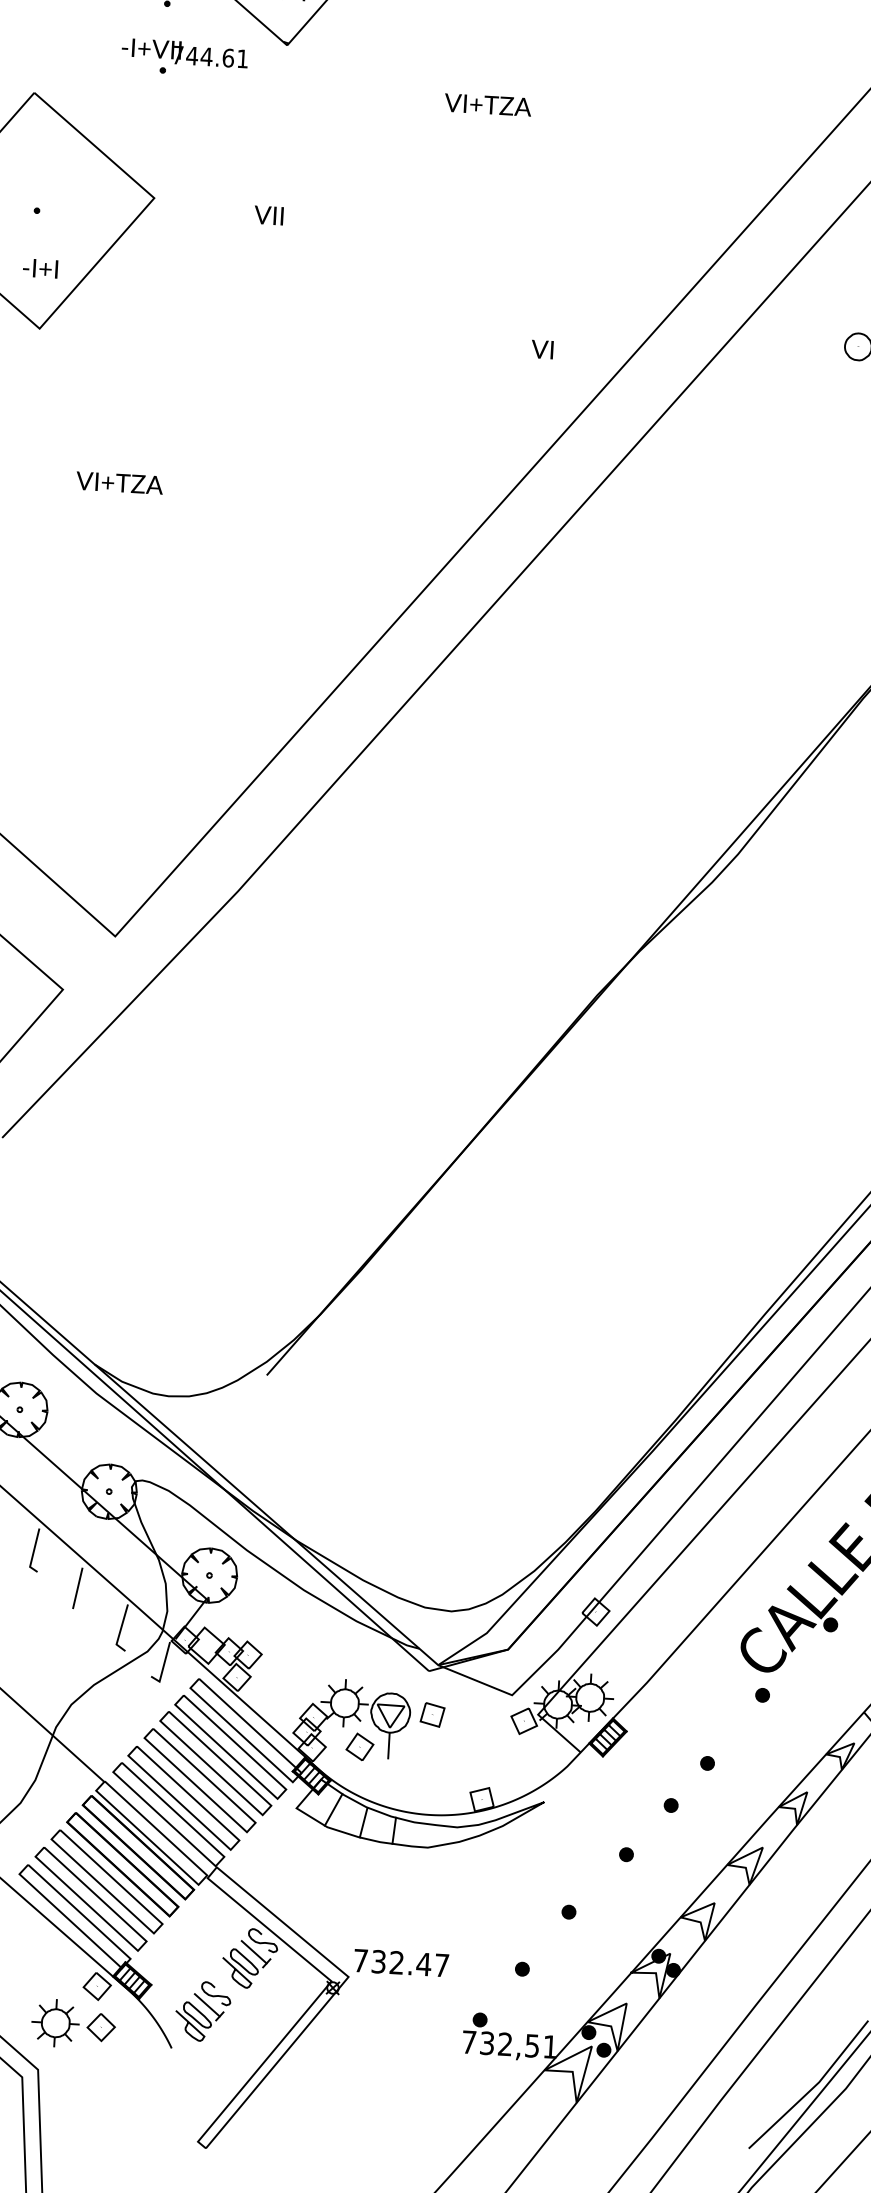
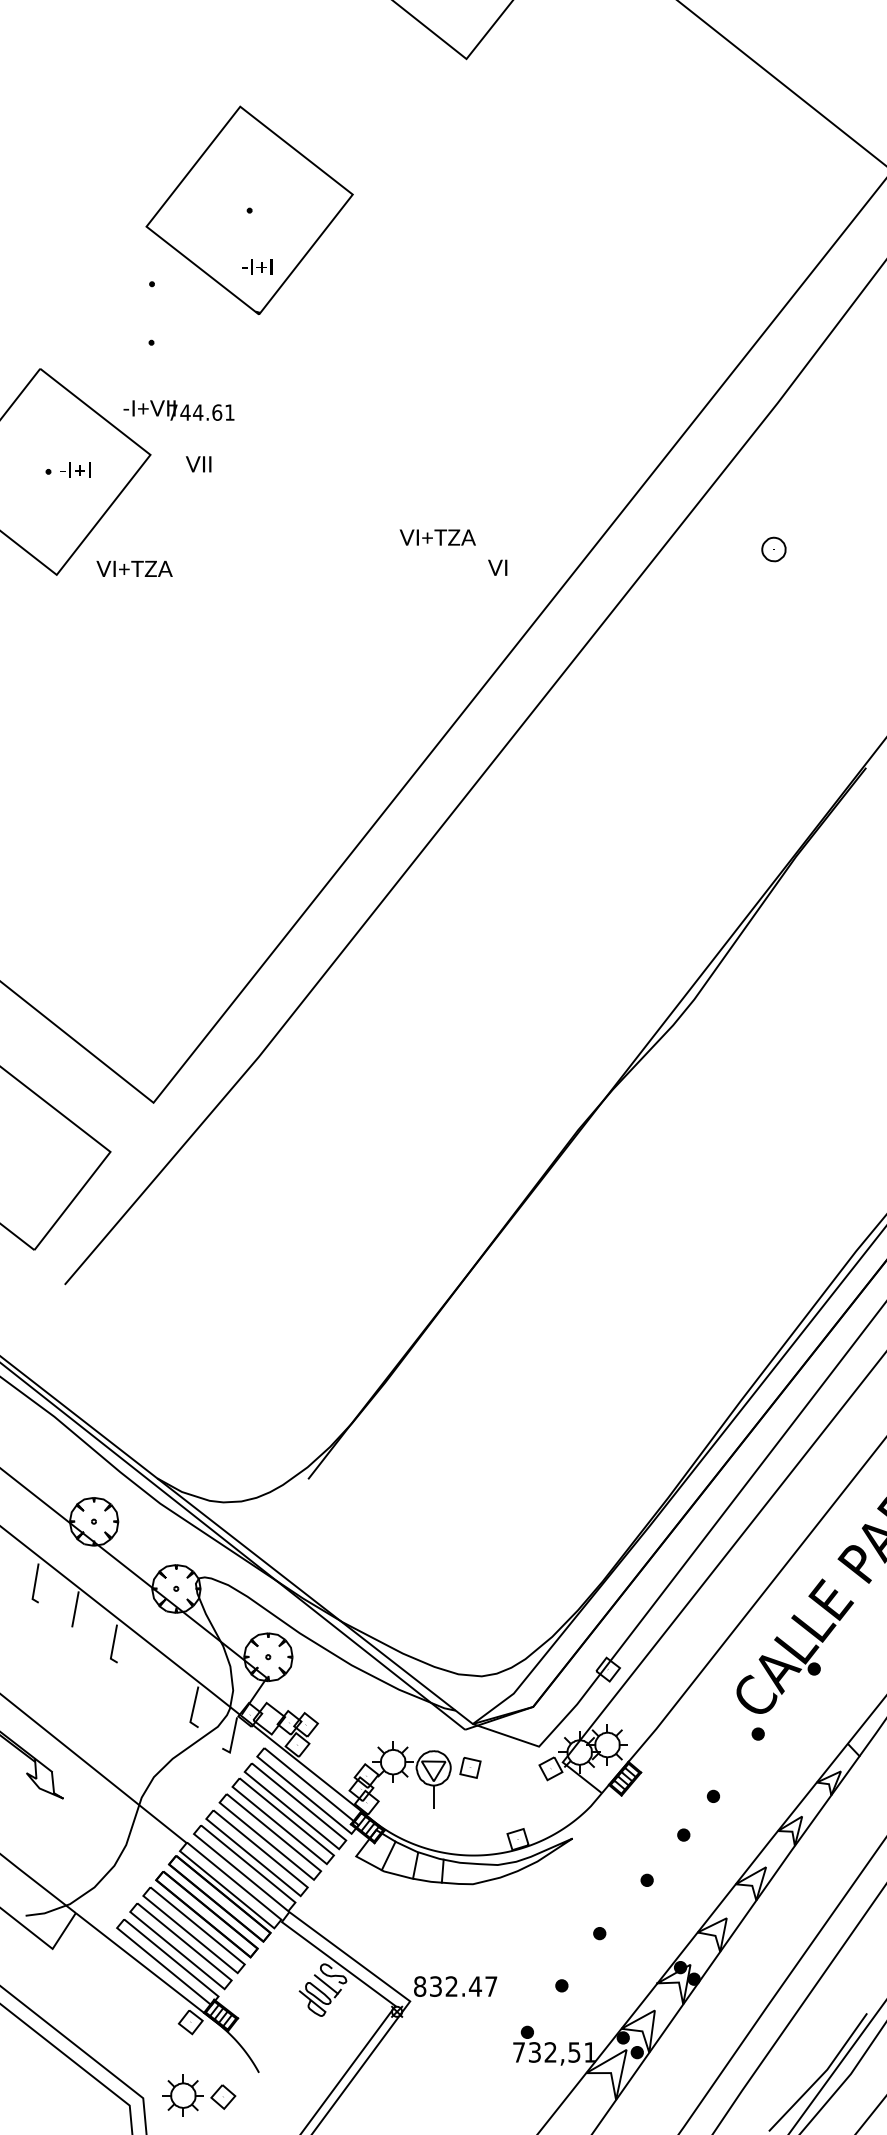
text: (184, 53) -> (178, 410), moved
text: (487, 104) -> (437, 537), moved
text: (268, 215) -> (198, 464), moved
text: (40, 267) -> (75, 469), moved
text: (119, 482) -> (134, 568), moved
line: (77, 1587) -> (153, 1674), removed
part: (359, 1746) -> (408, 1799), removed
text: (361, 1960) -> (420, 1986), 732.47 -> 832.47
part: (202, 2011) -> (284, 2038), removed
part: (74, 2024) -> (199, 2095), moved

